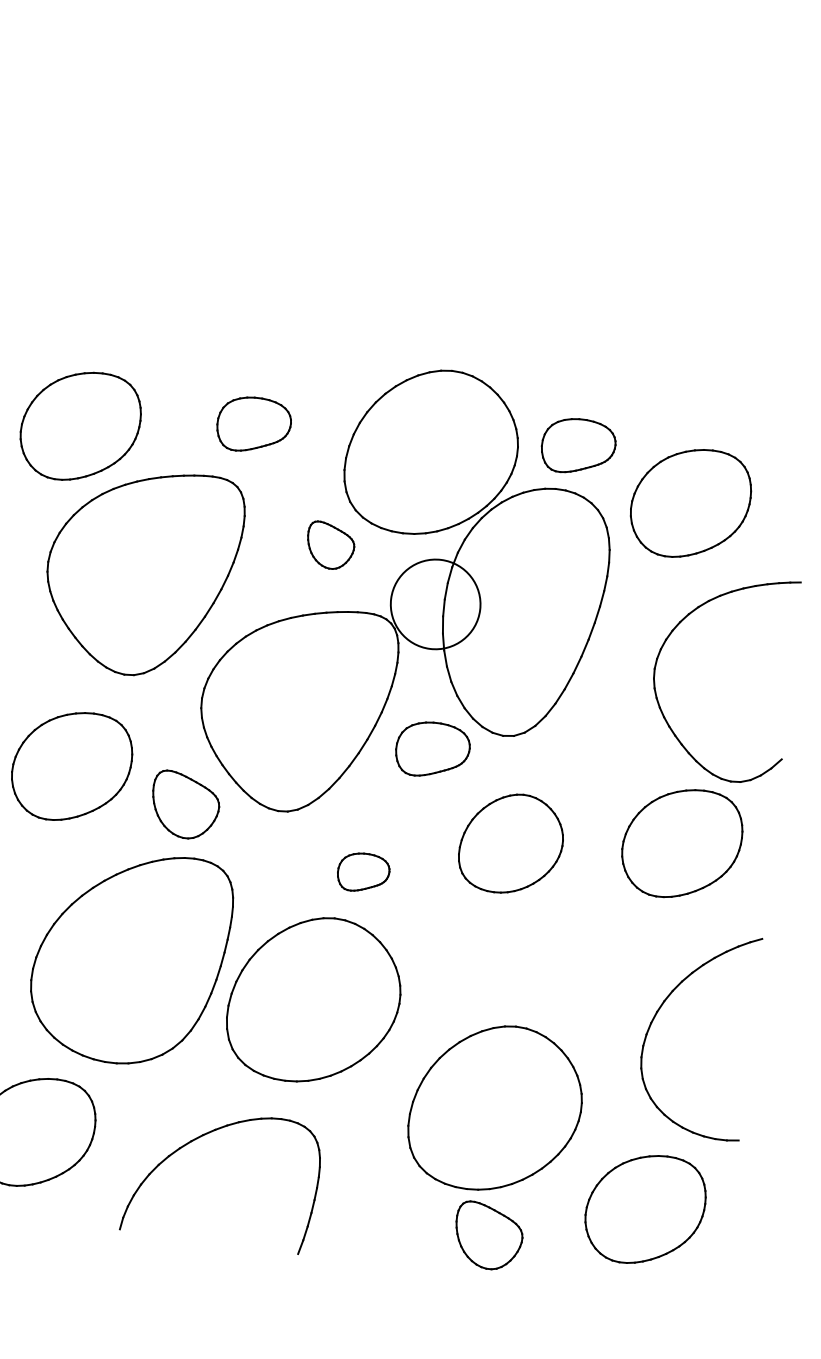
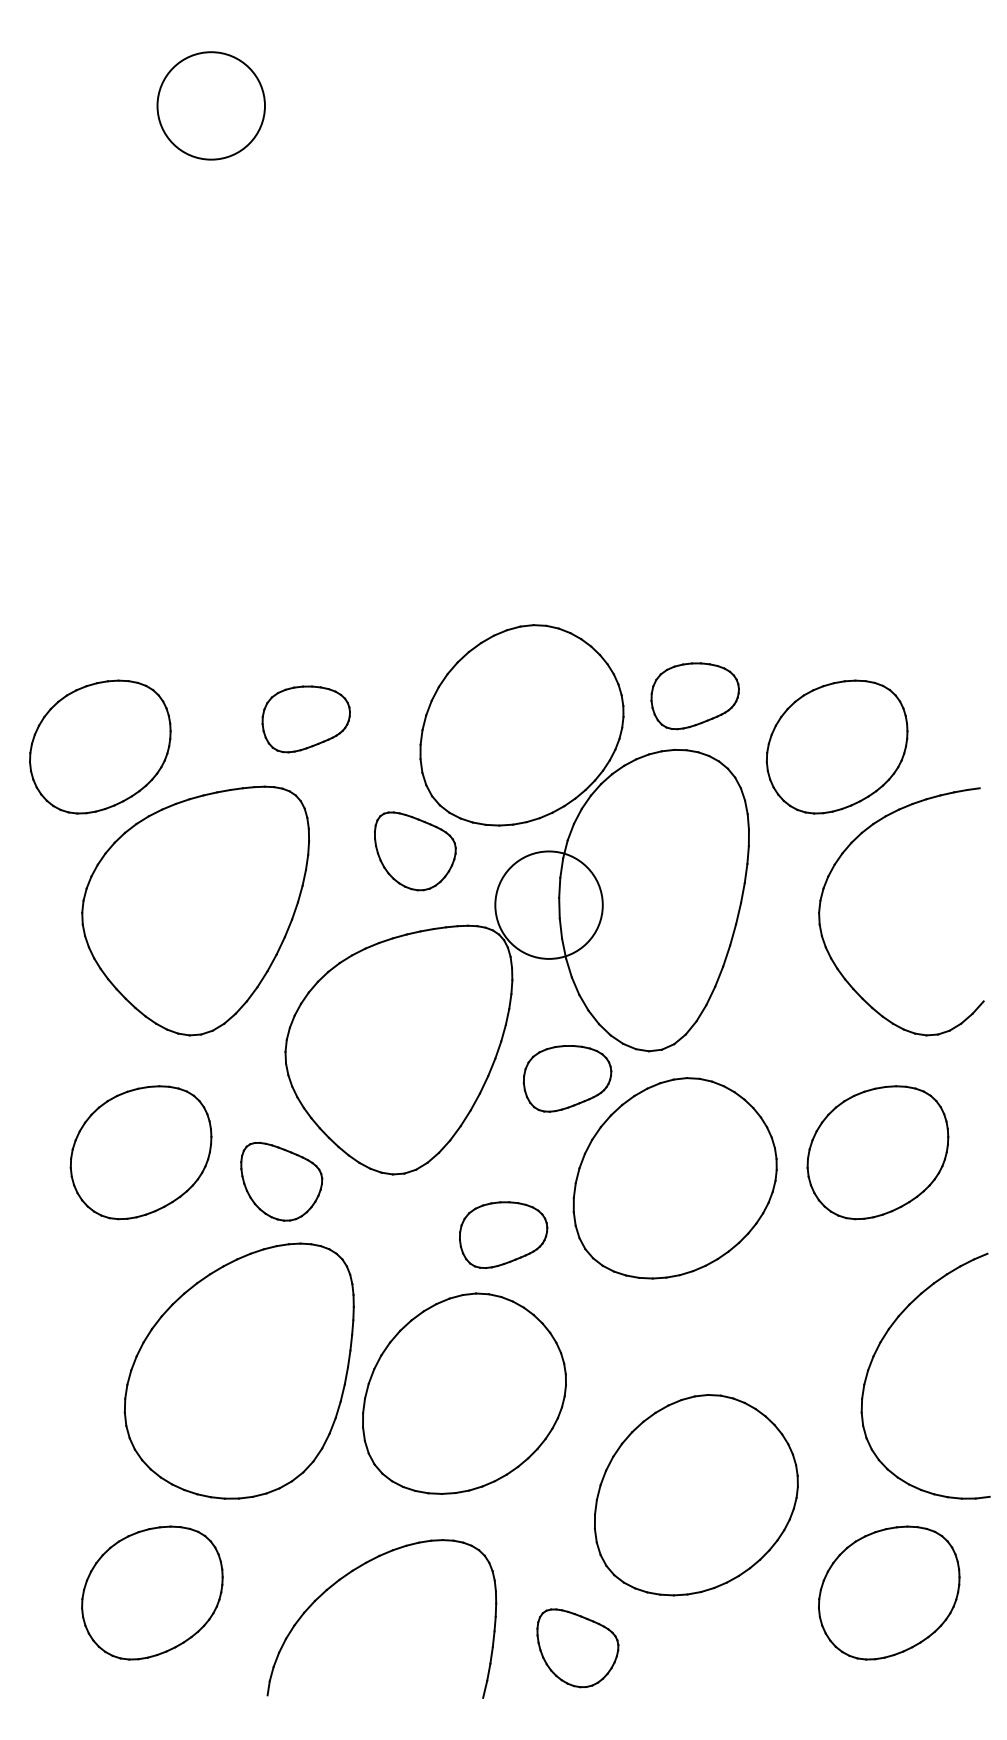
part: (330, 545) -> (415, 851), size x1.43
part: (665, 642) -> (828, 879), moved
part: (510, 843) -> (674, 1178), size x1.67
part: (363, 872) -> (503, 1234), size x1.43
part: (488, 1236) -> (577, 1648), moved

